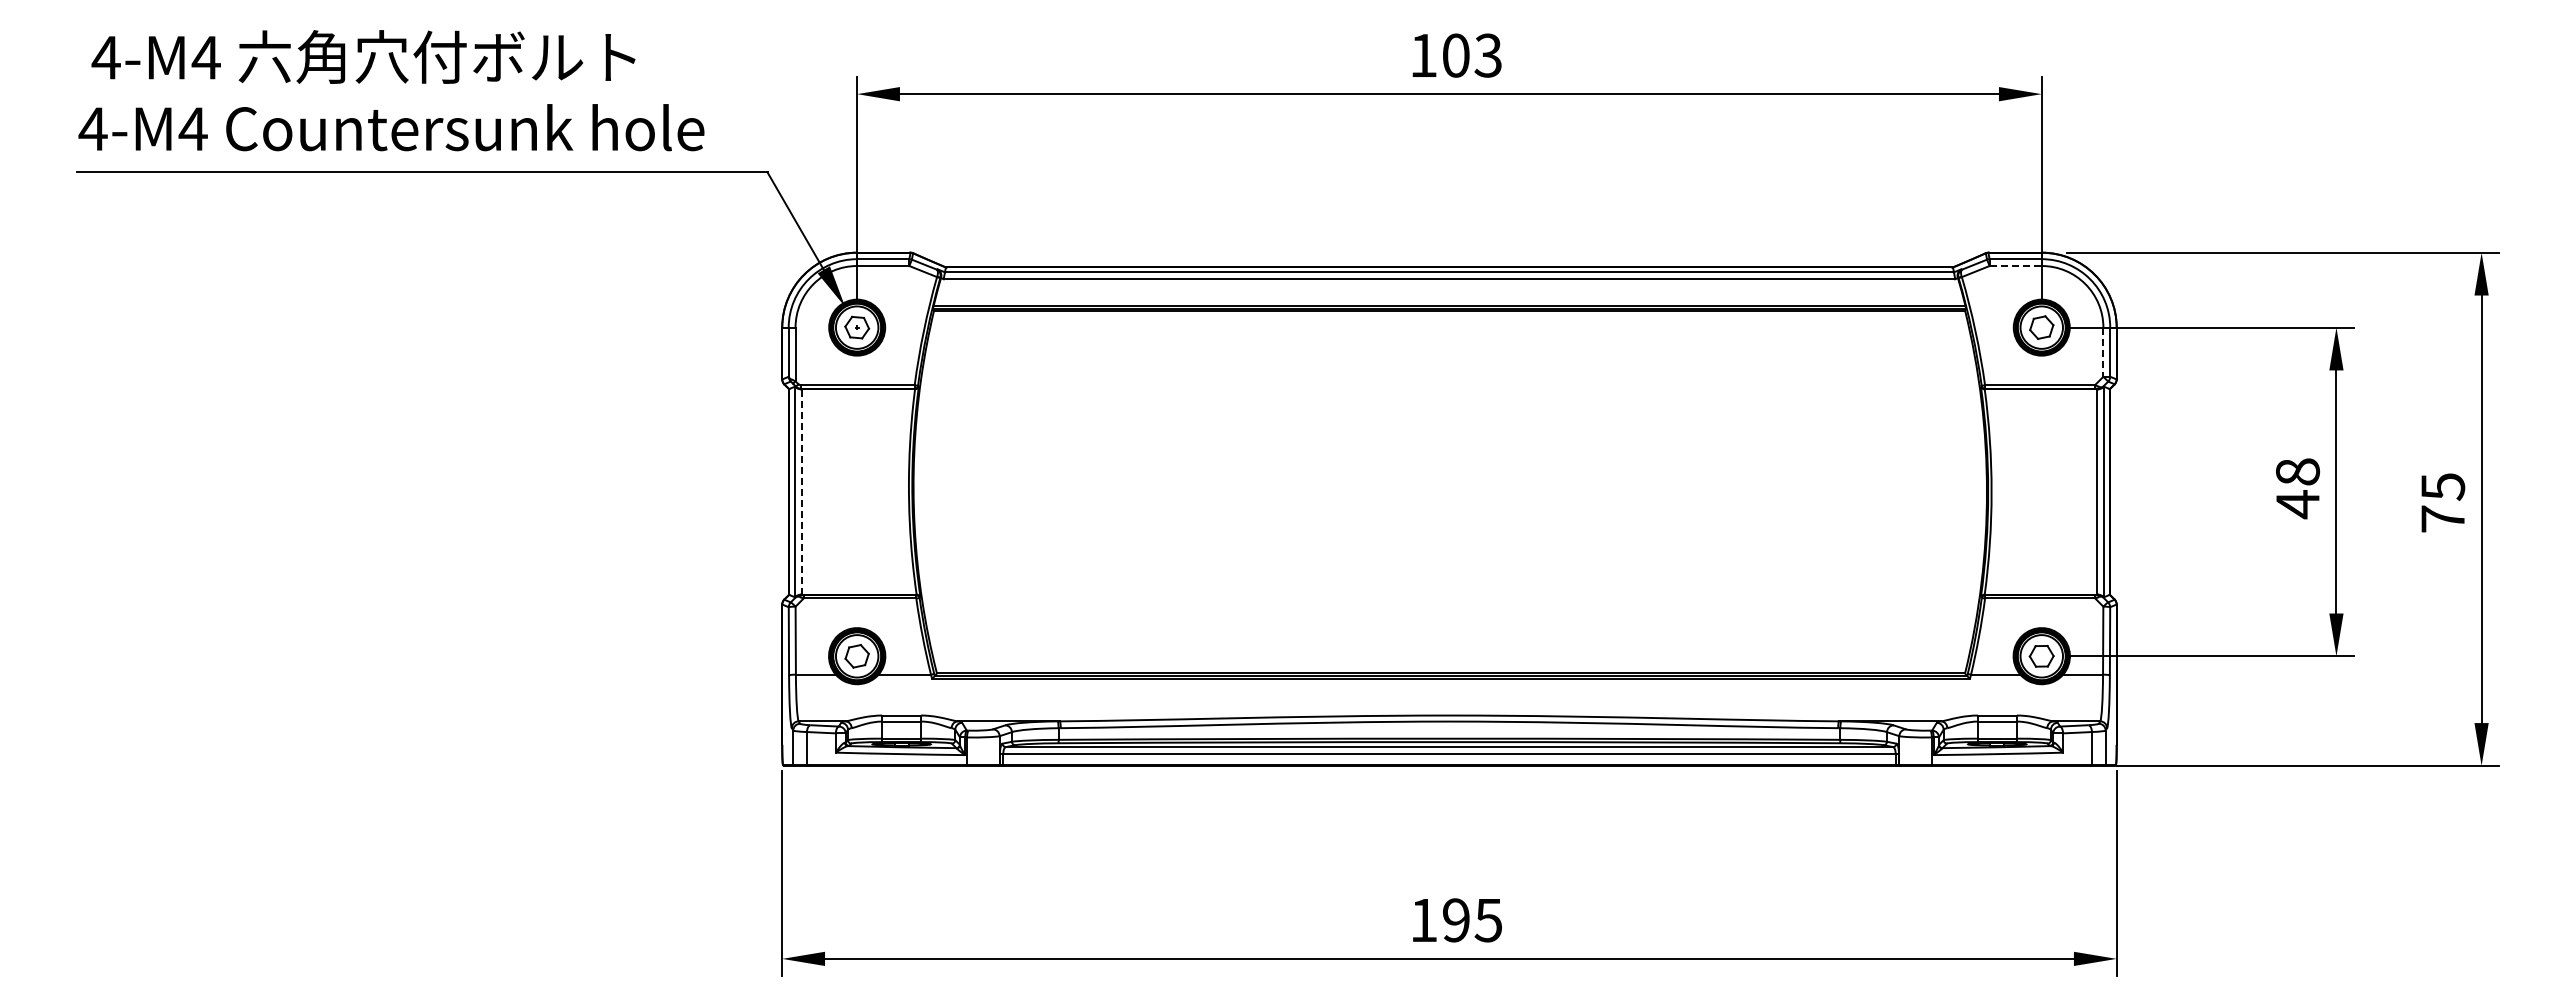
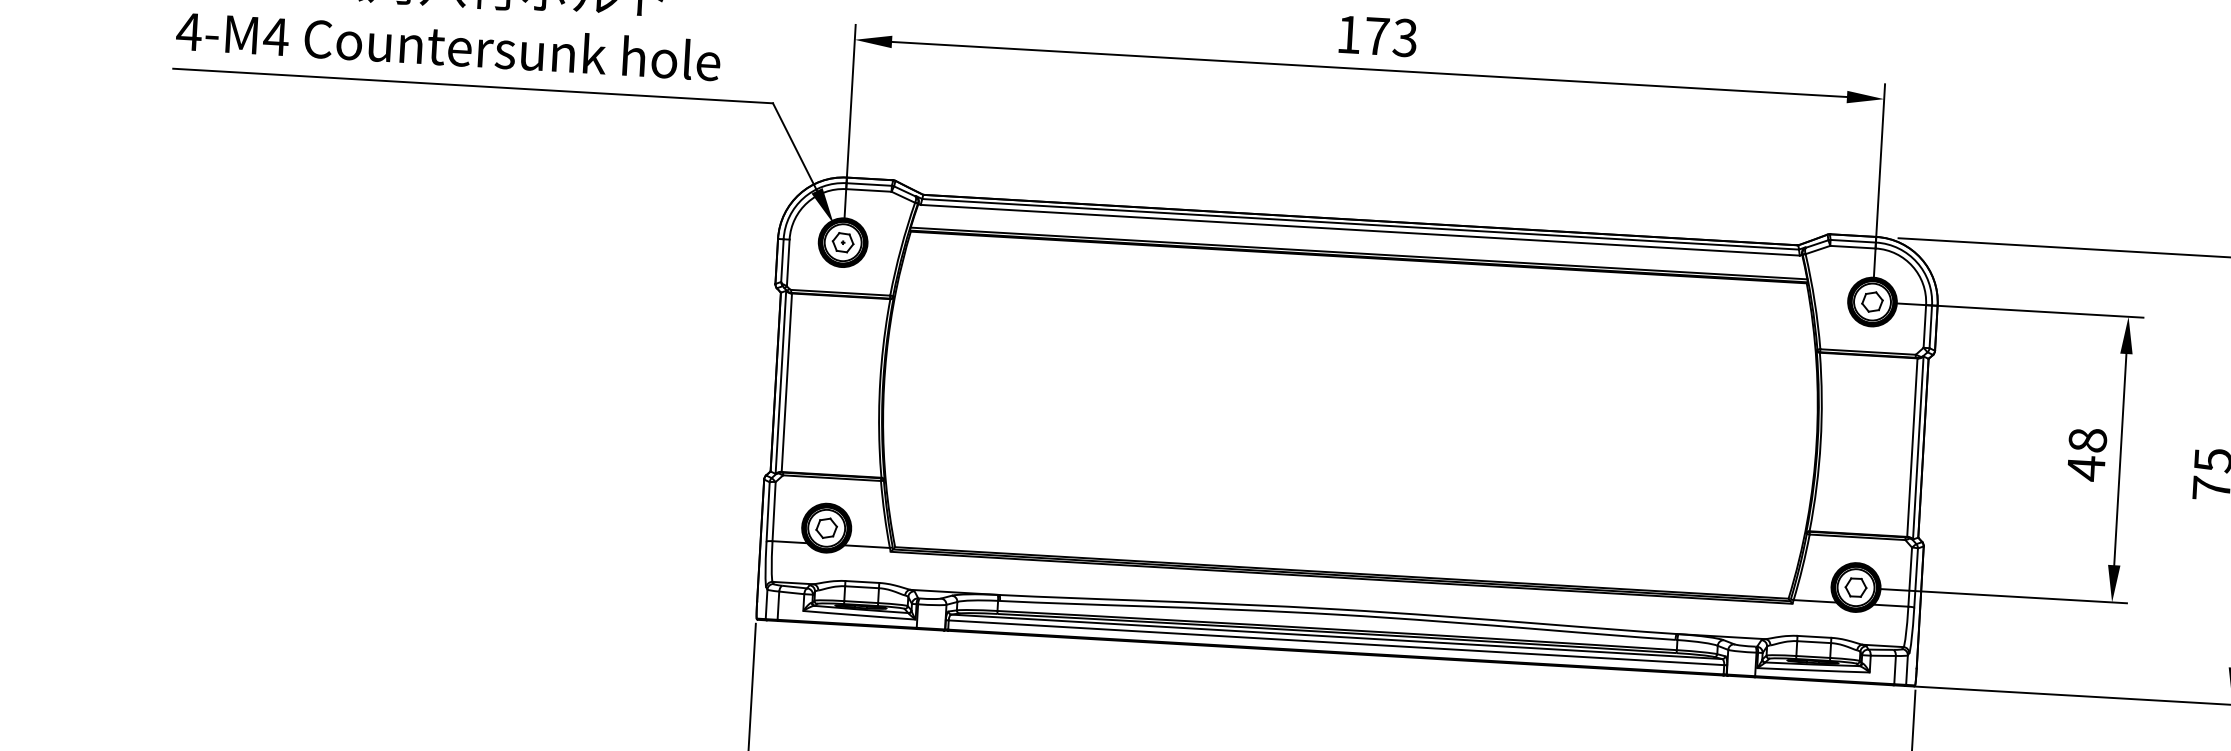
text: (1456, 55) -> (1377, 36), 103 -> 173
line: (2016, 266) -> (1853, 247), dashed -> solid
line: (2103, 352) -> (1924, 326), dashed -> solid
line: (801, 491) -> (786, 382), dashed -> solid

